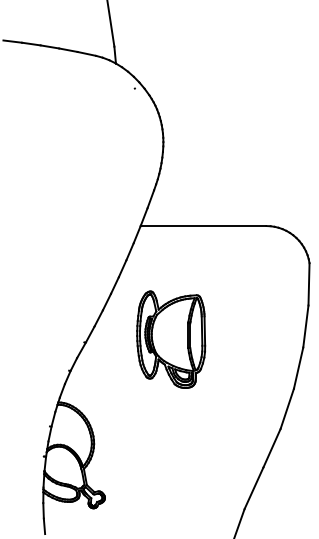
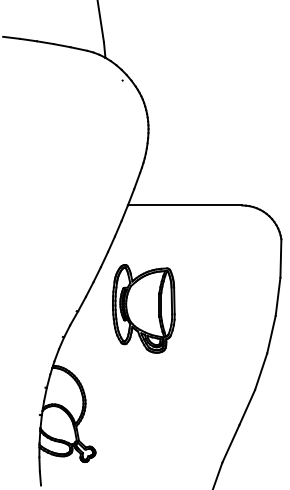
part: (171, 339) -> (144, 308), moved

